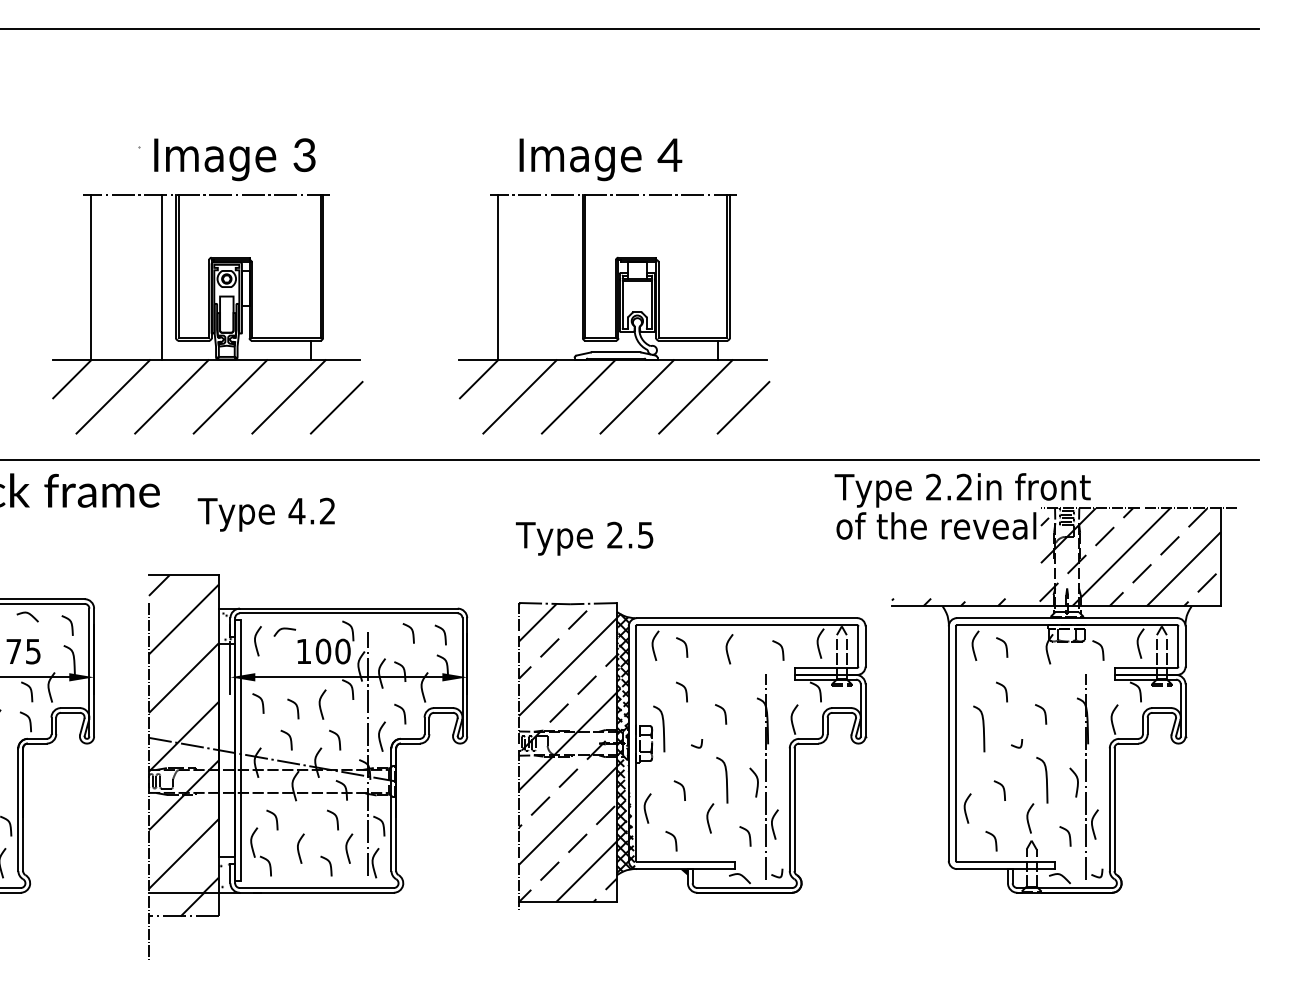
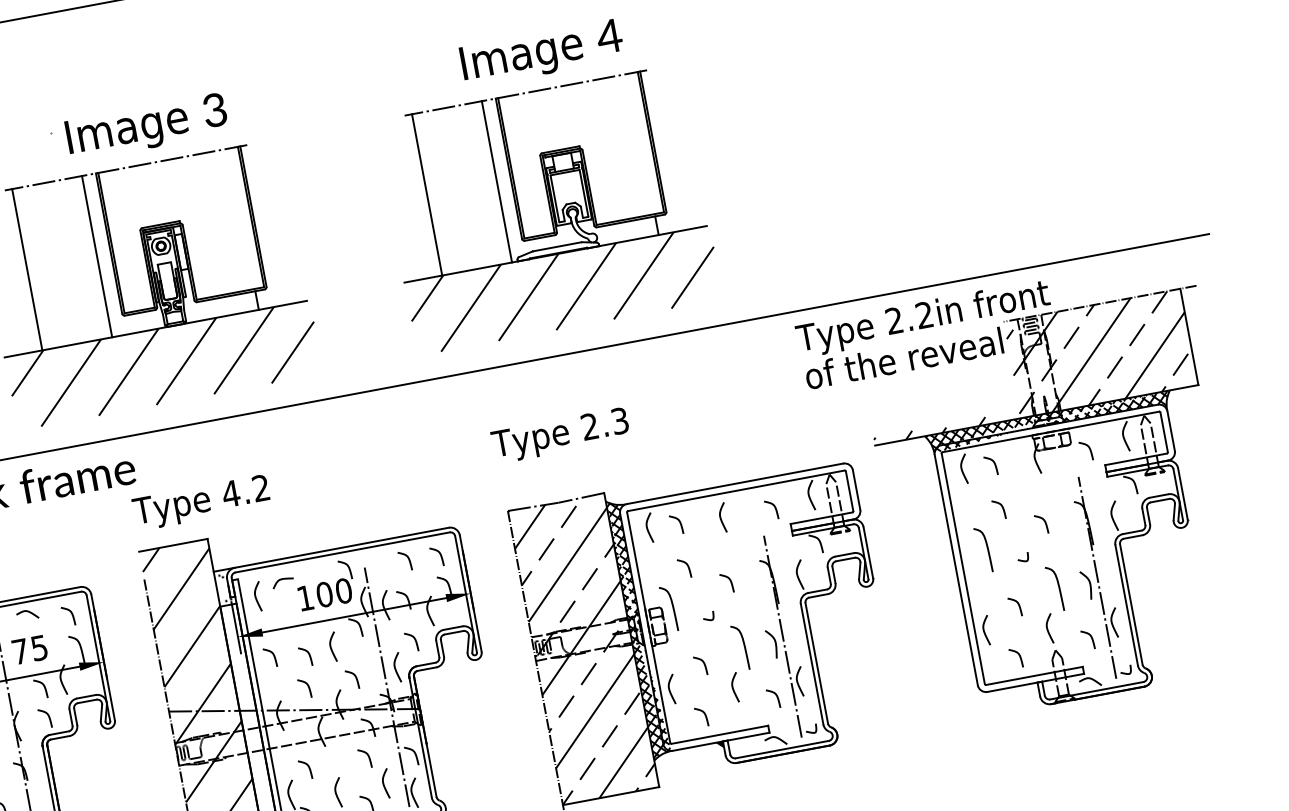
text: (600, 159) -> (541, 53), moved
line: (568, 277) -> (496, 181), added
text: (265, 514) -> (200, 502), moved
text: (645, 534) -> (619, 420), 2.5 -> 2.3
hatch: (1066, 615) -> (1048, 422), added

